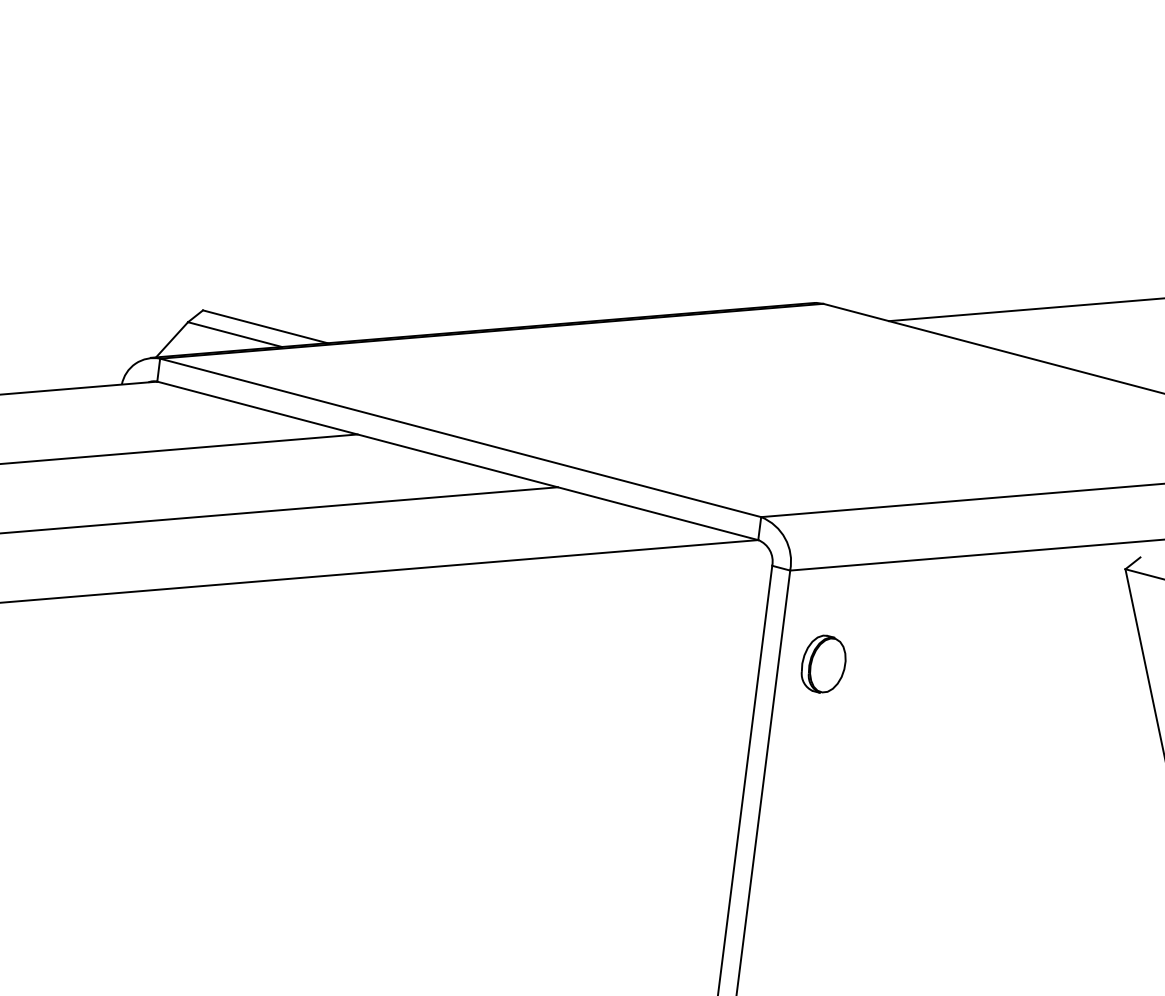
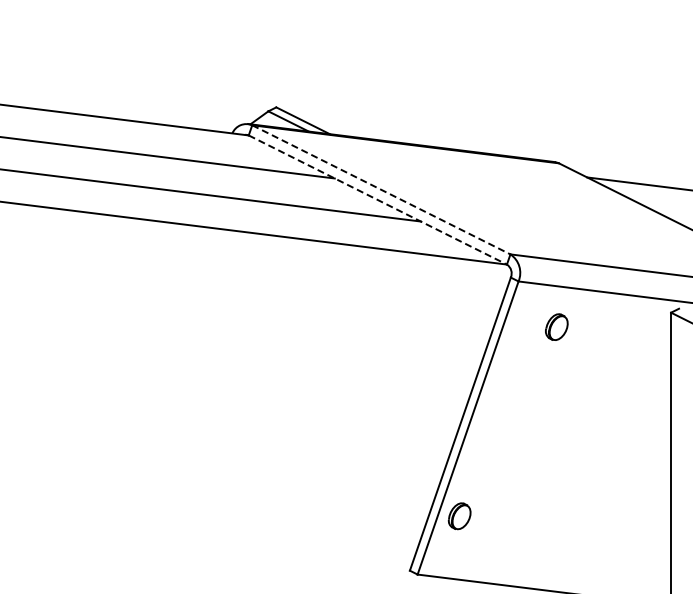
line: (461, 439) -> (381, 190), solid -> dashed
line: (459, 461) -> (378, 200), solid -> dashed
part: (822, 662) -> (556, 326), moved

